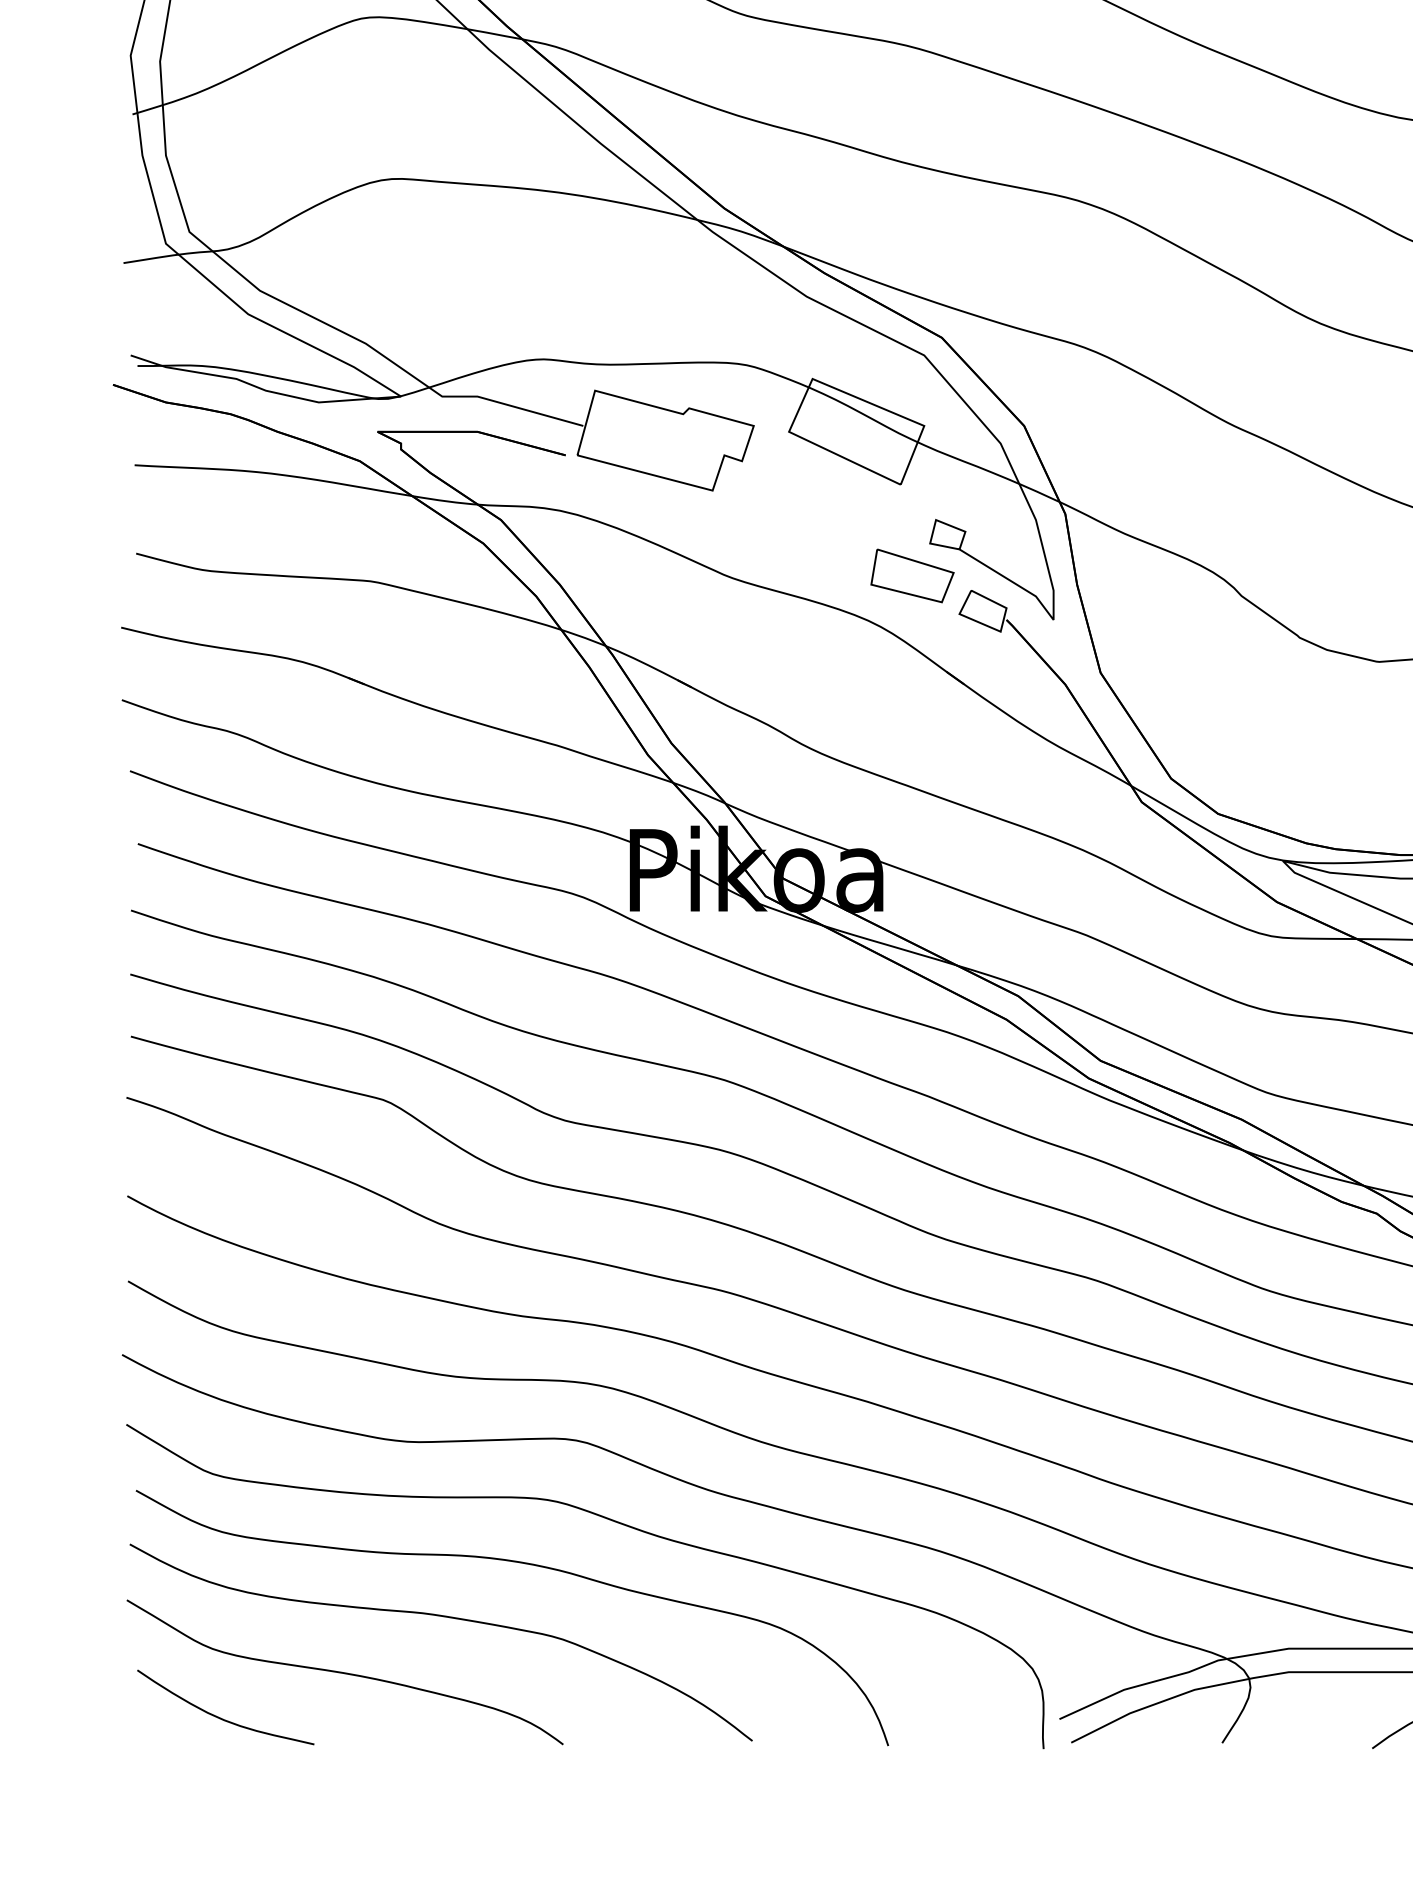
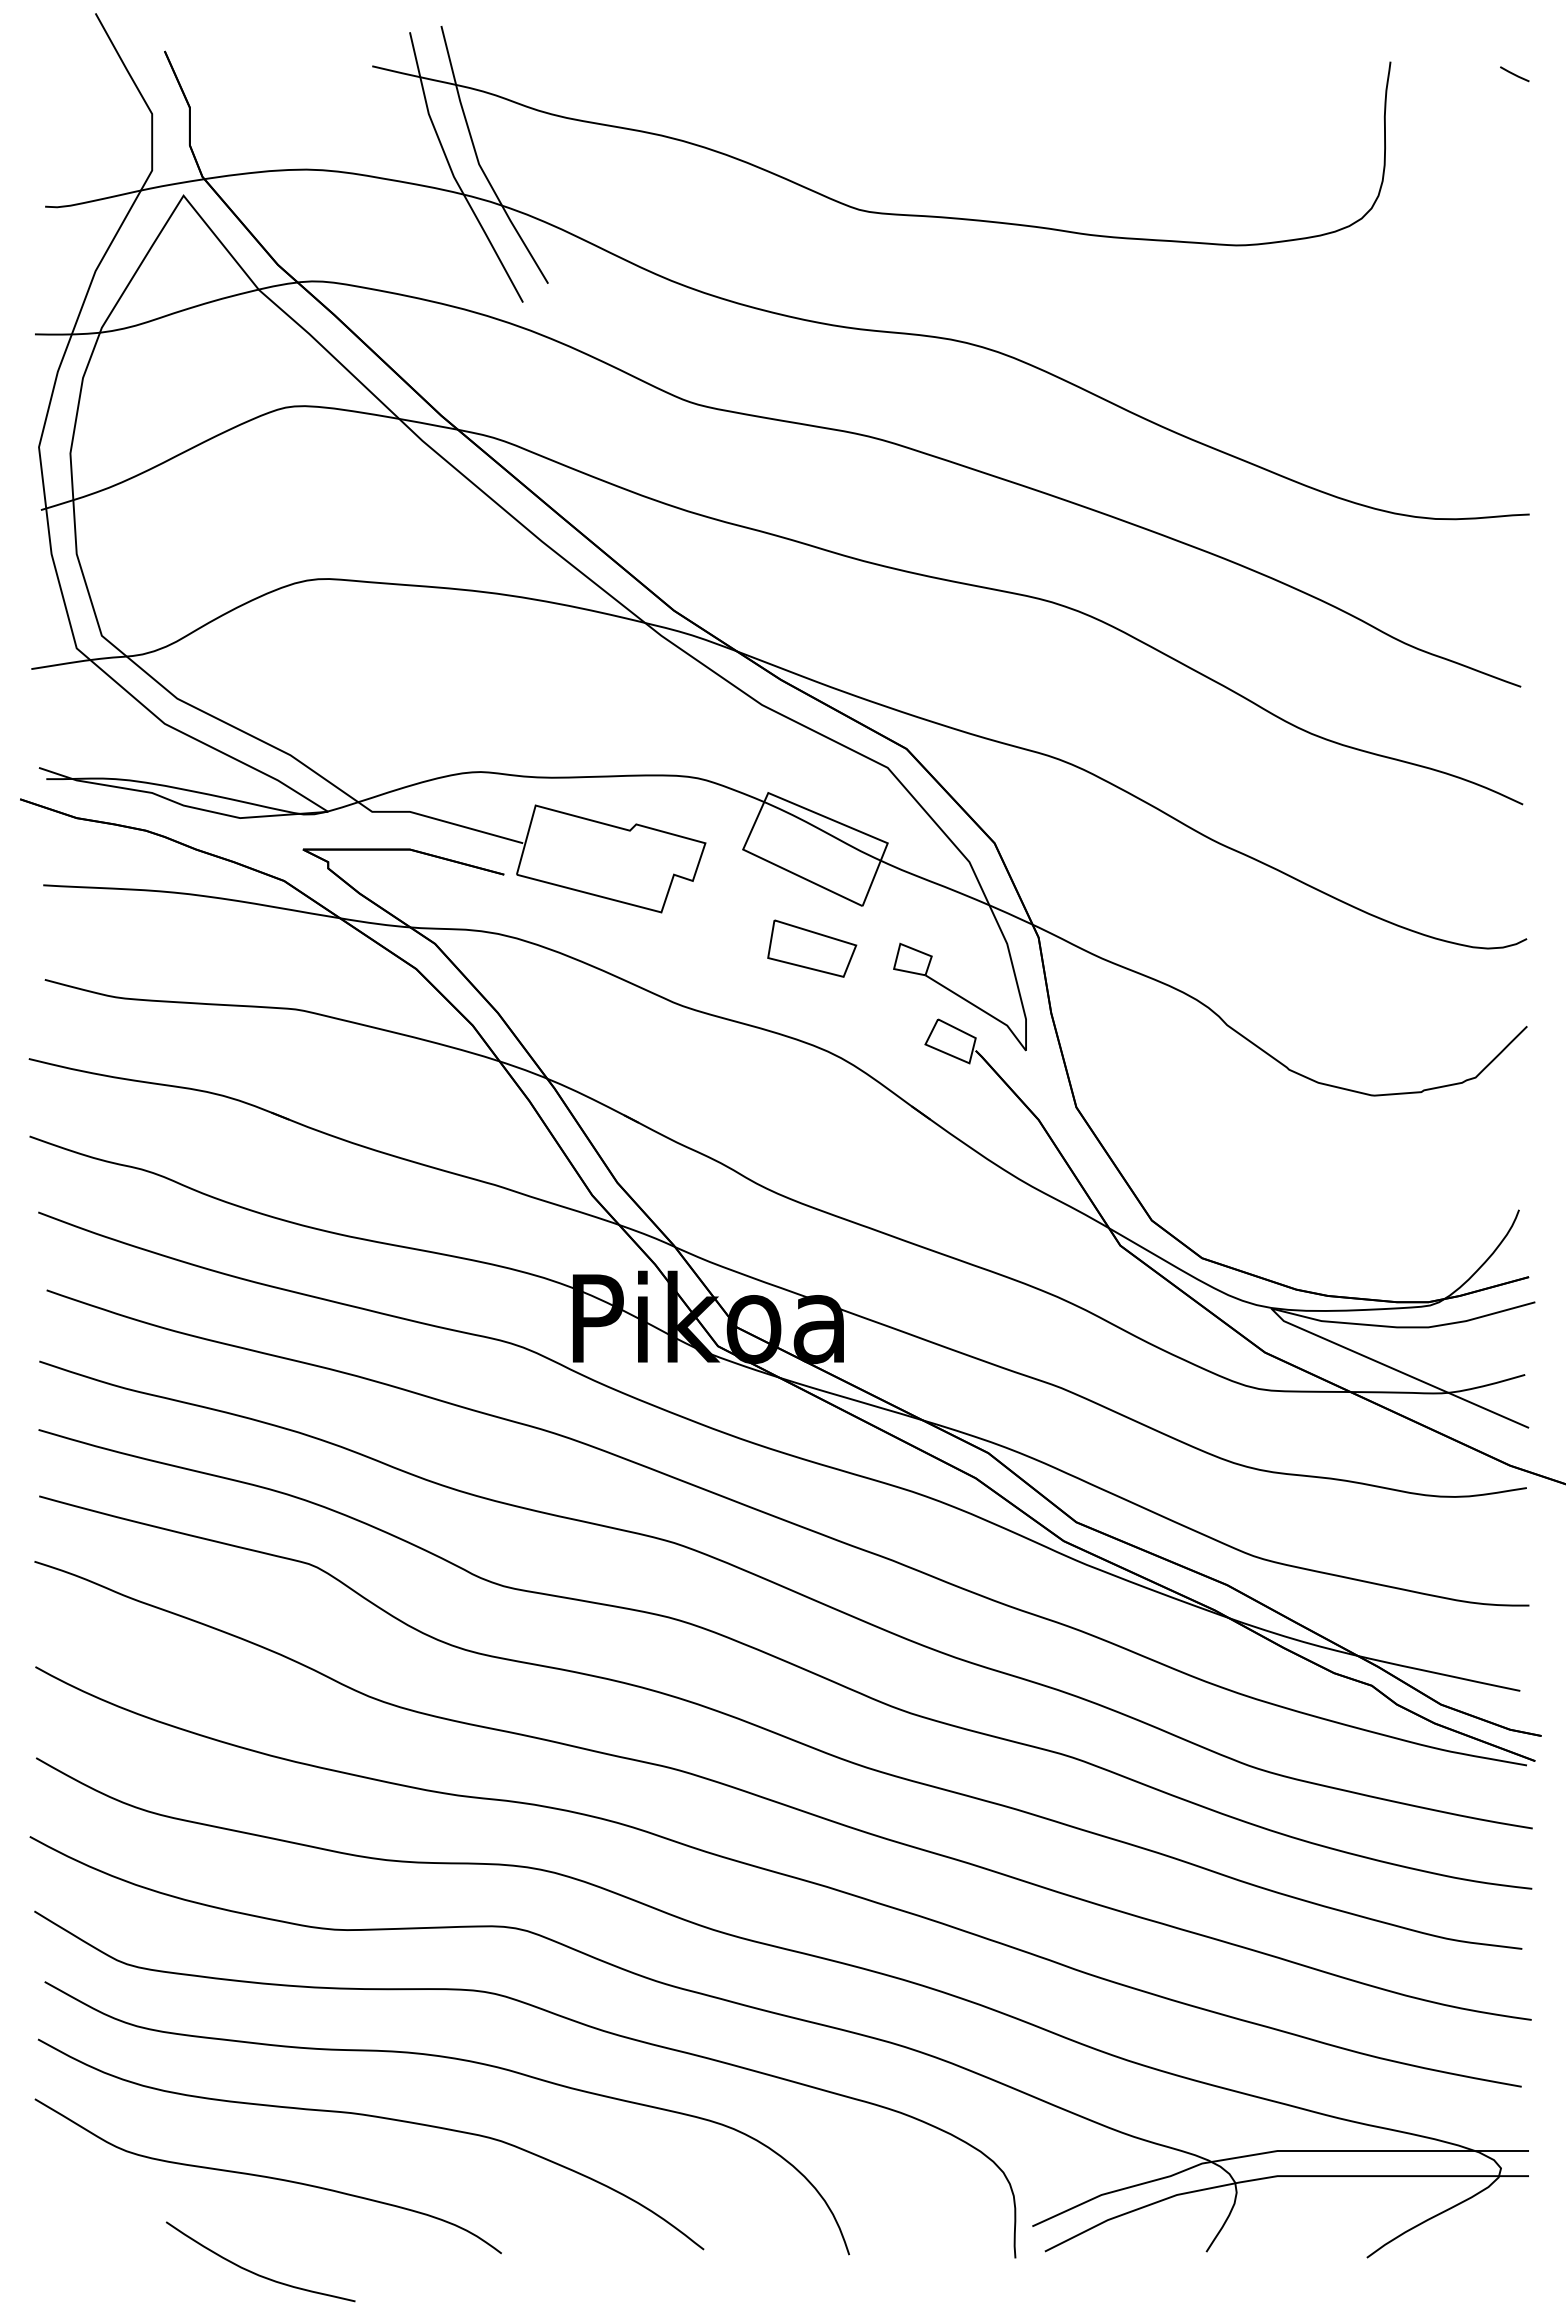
part: (912, 575) -> (812, 948), moved
curve: (220, 1717) -> (255, 2272), moved

